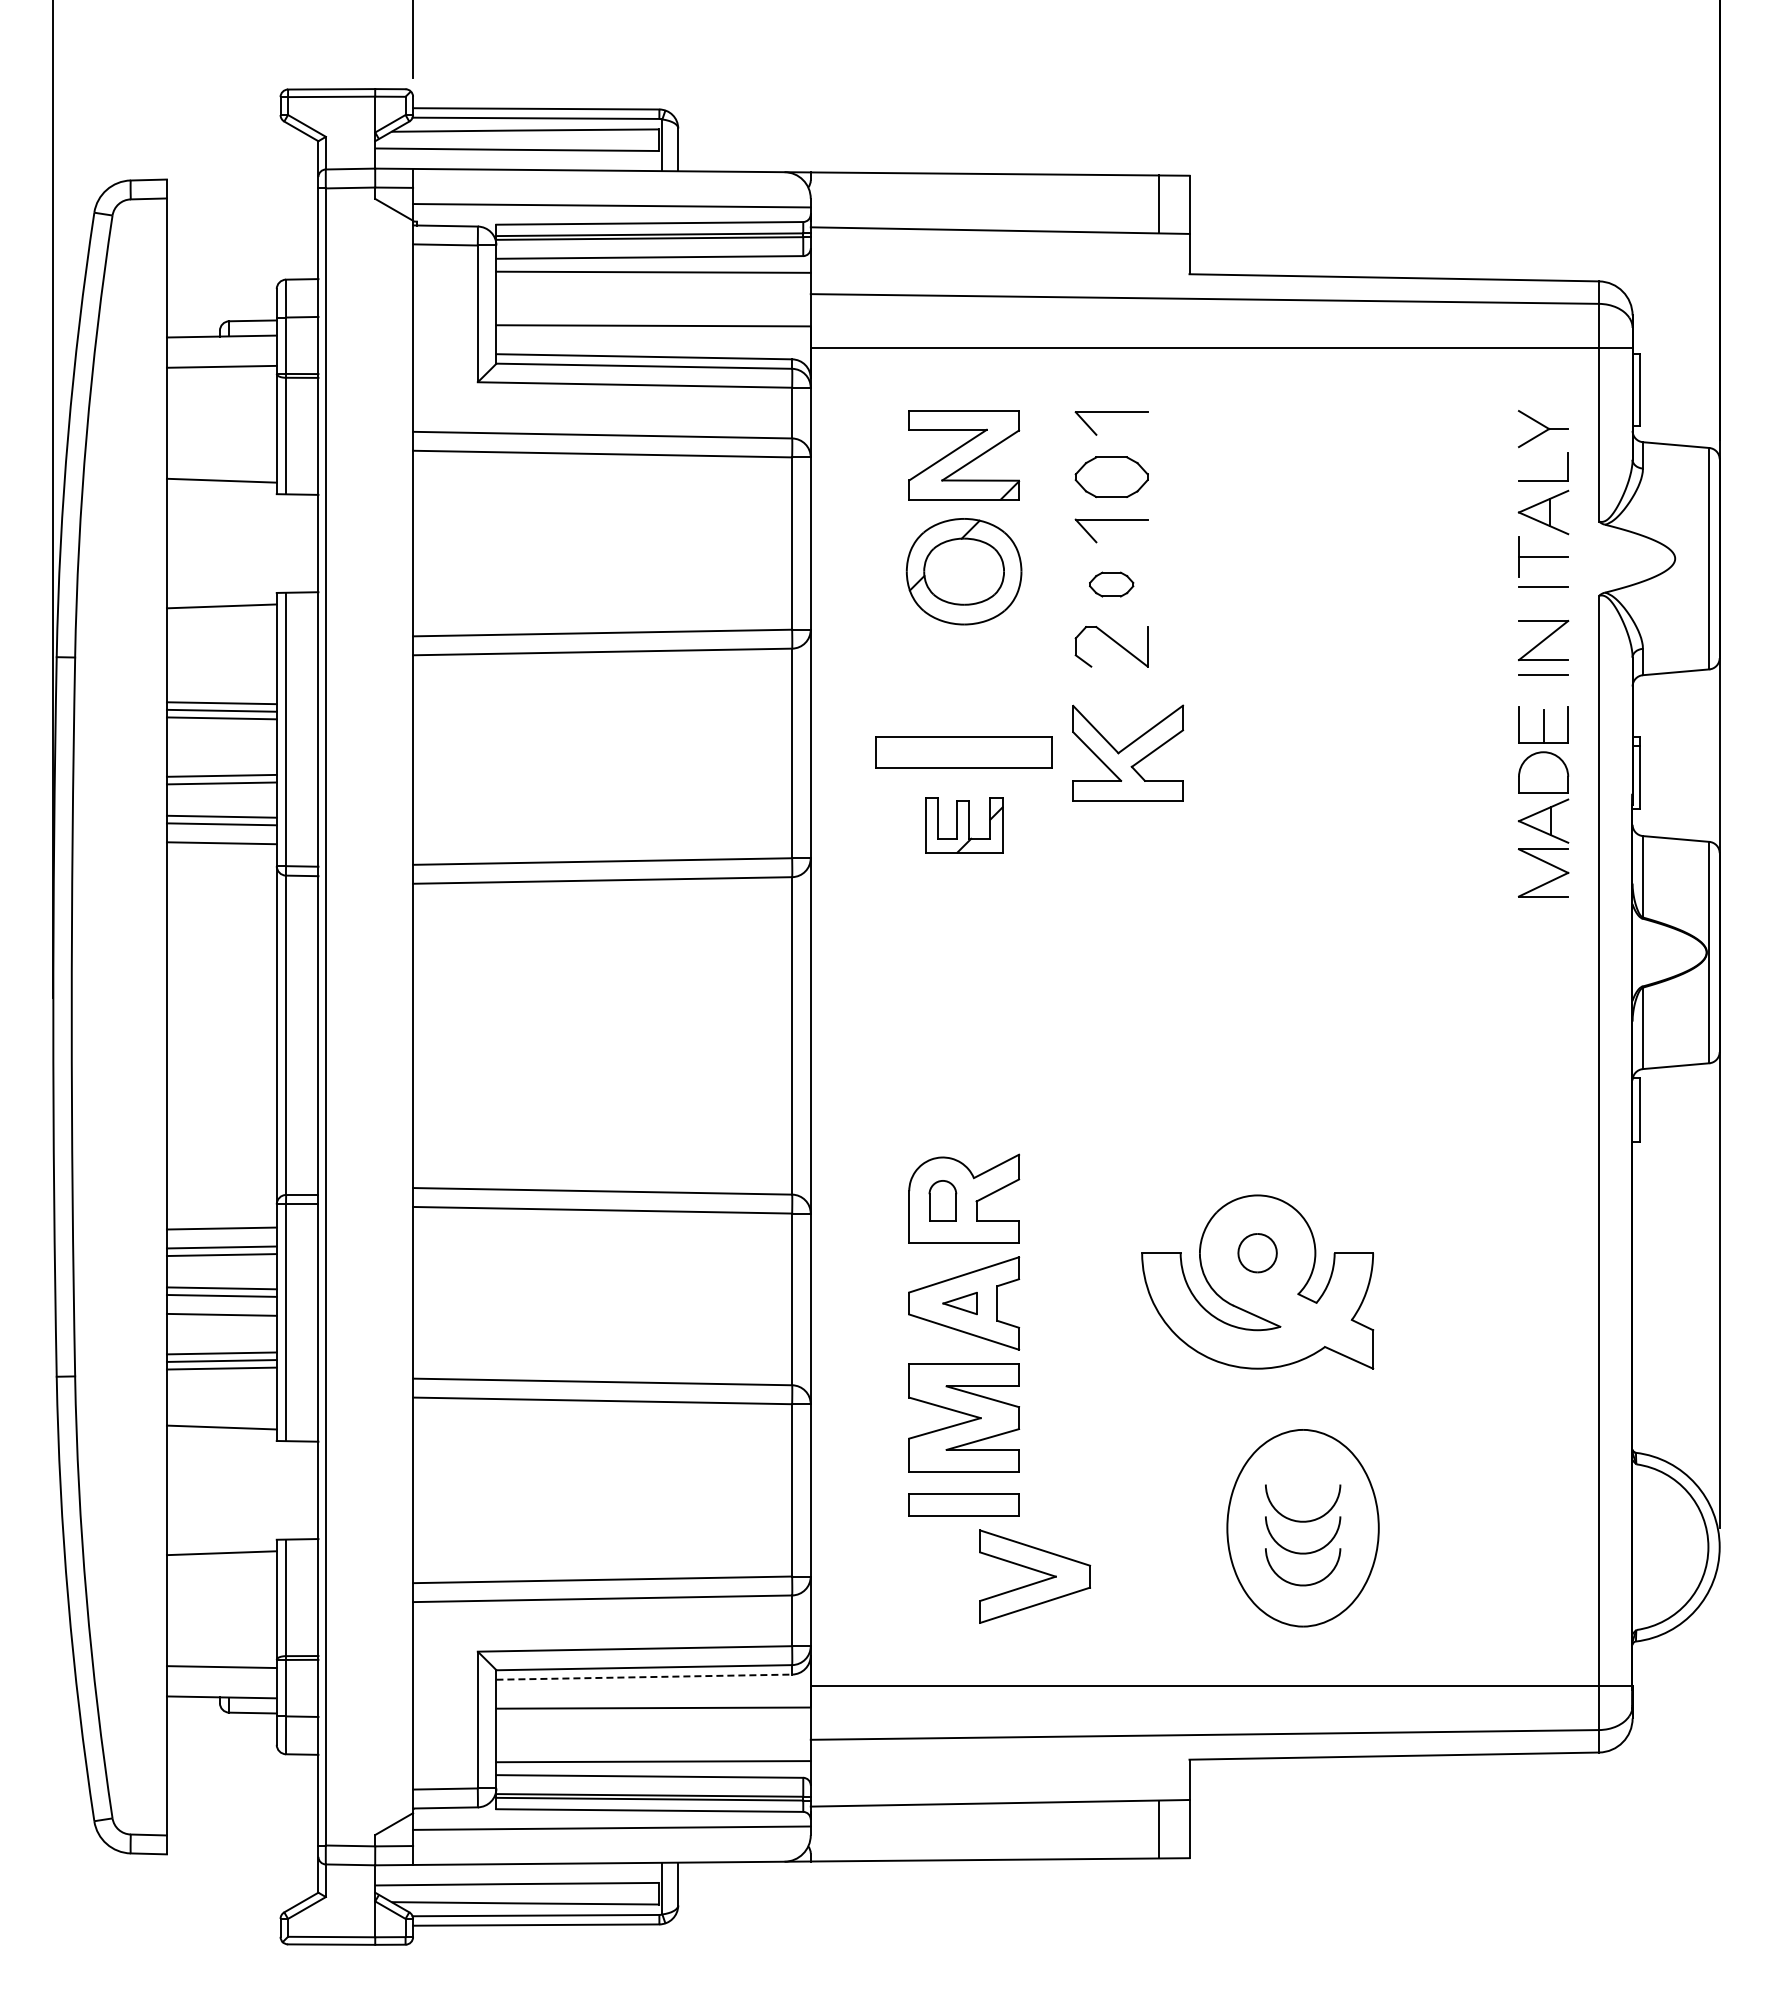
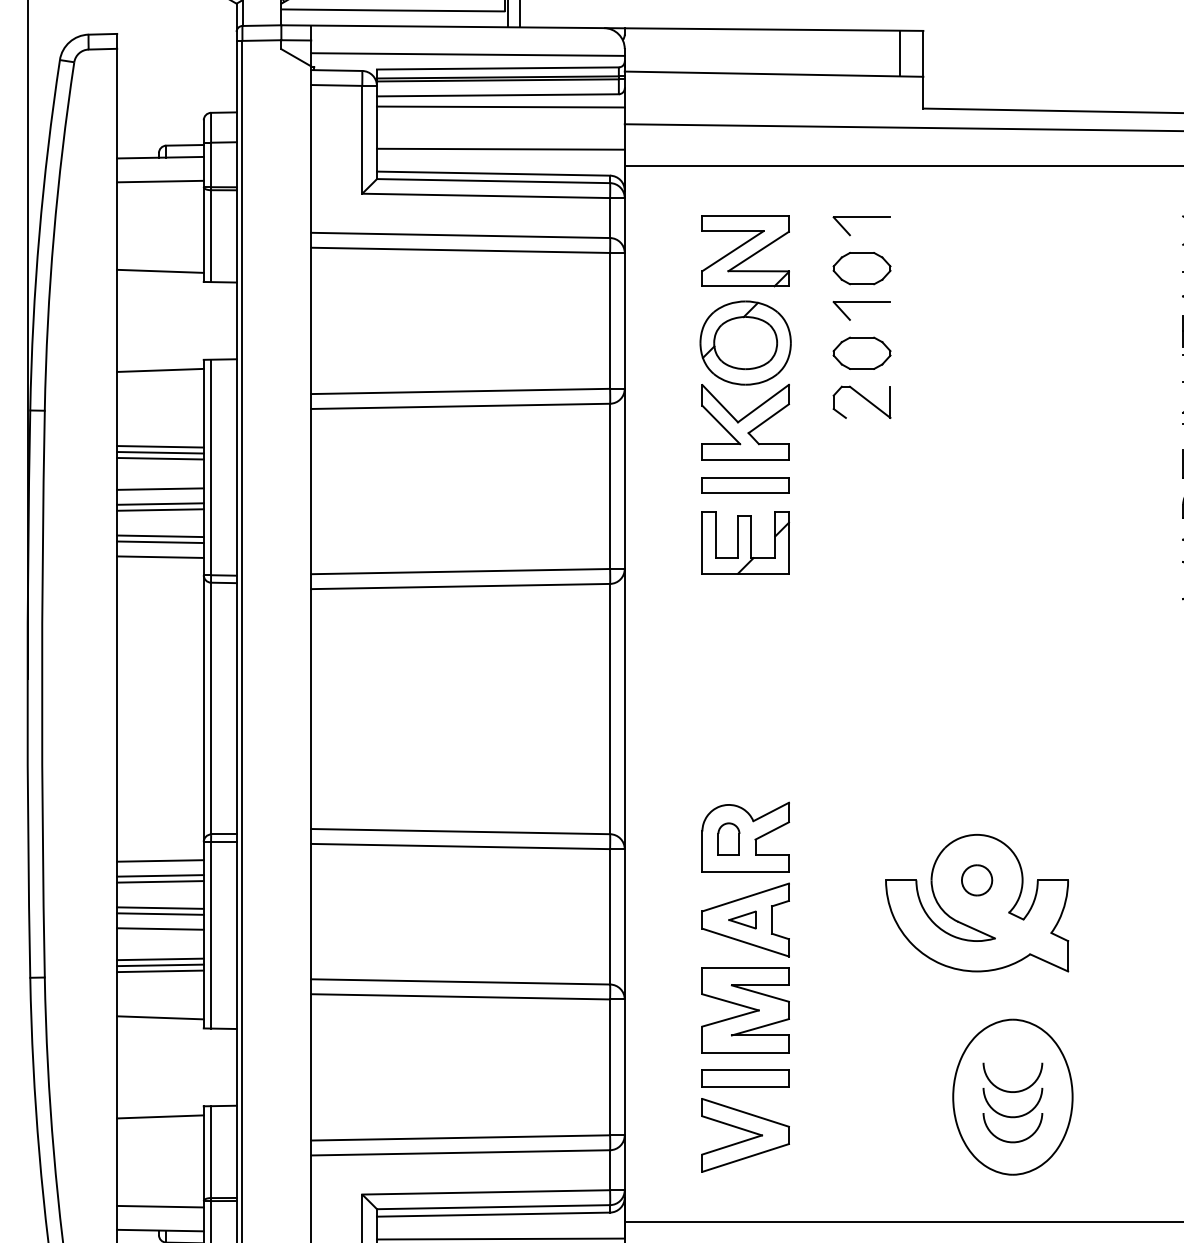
part: (1111, 584) -> (861, 353), size x1.67
part: (963, 752) -> (745, 485), size x0.62
part: (1128, 752) -> (745, 421), moved
line: (221, 756) -> (160, 488), added
part: (964, 825) -> (745, 543), size x1.43
part: (1035, 1576) -> (745, 1135), moved
line: (644, 1677) -> (493, 1214), dashed -> solid

